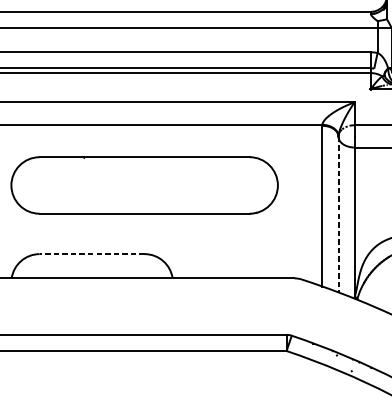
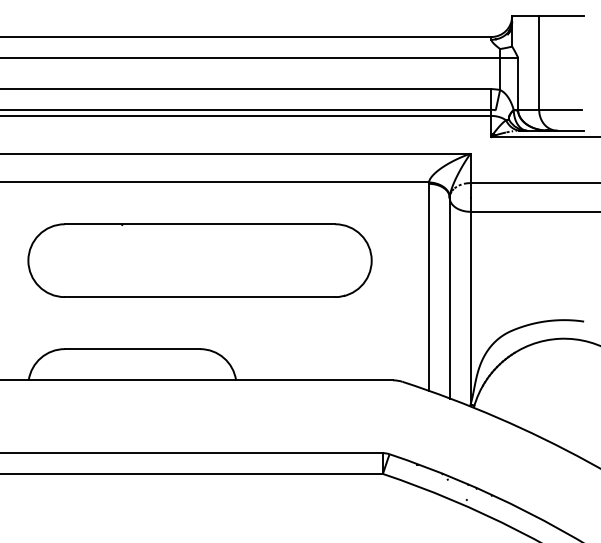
line: (338, 214) -> (449, 298), dashed -> solid
line: (92, 254) -> (132, 349), dashed -> solid

